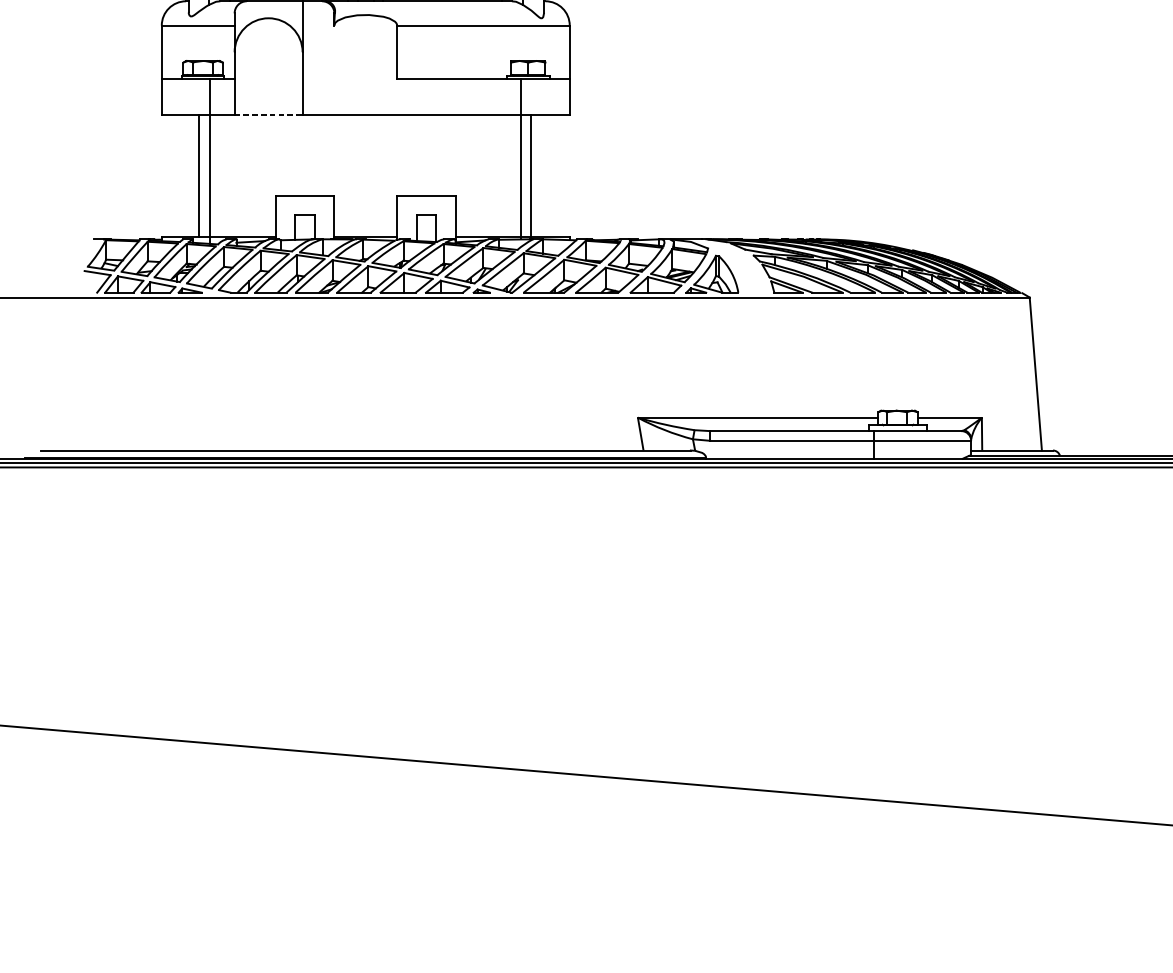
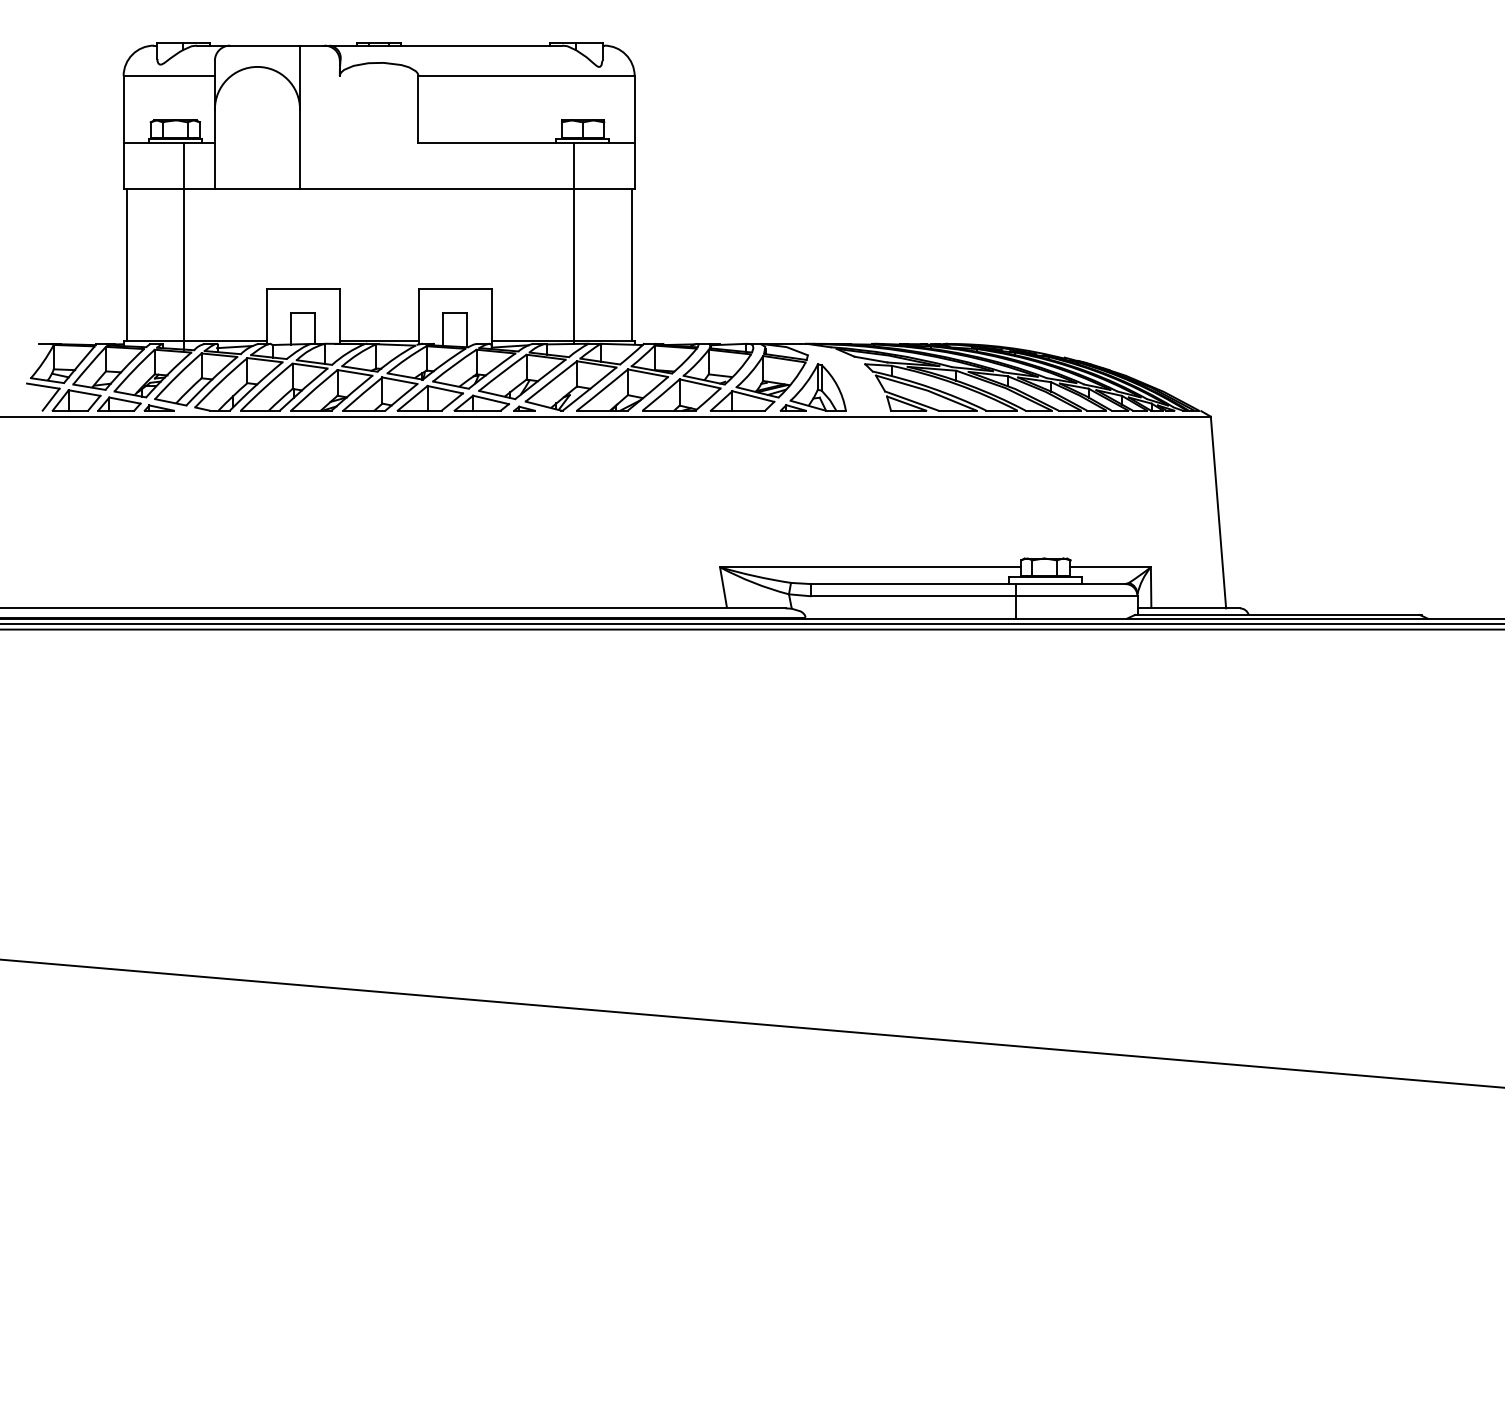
line: (268, 115) -> (257, 188), dashed -> solid
line: (199, 176) -> (126, 264), moved
line: (531, 176) -> (631, 264), moved

